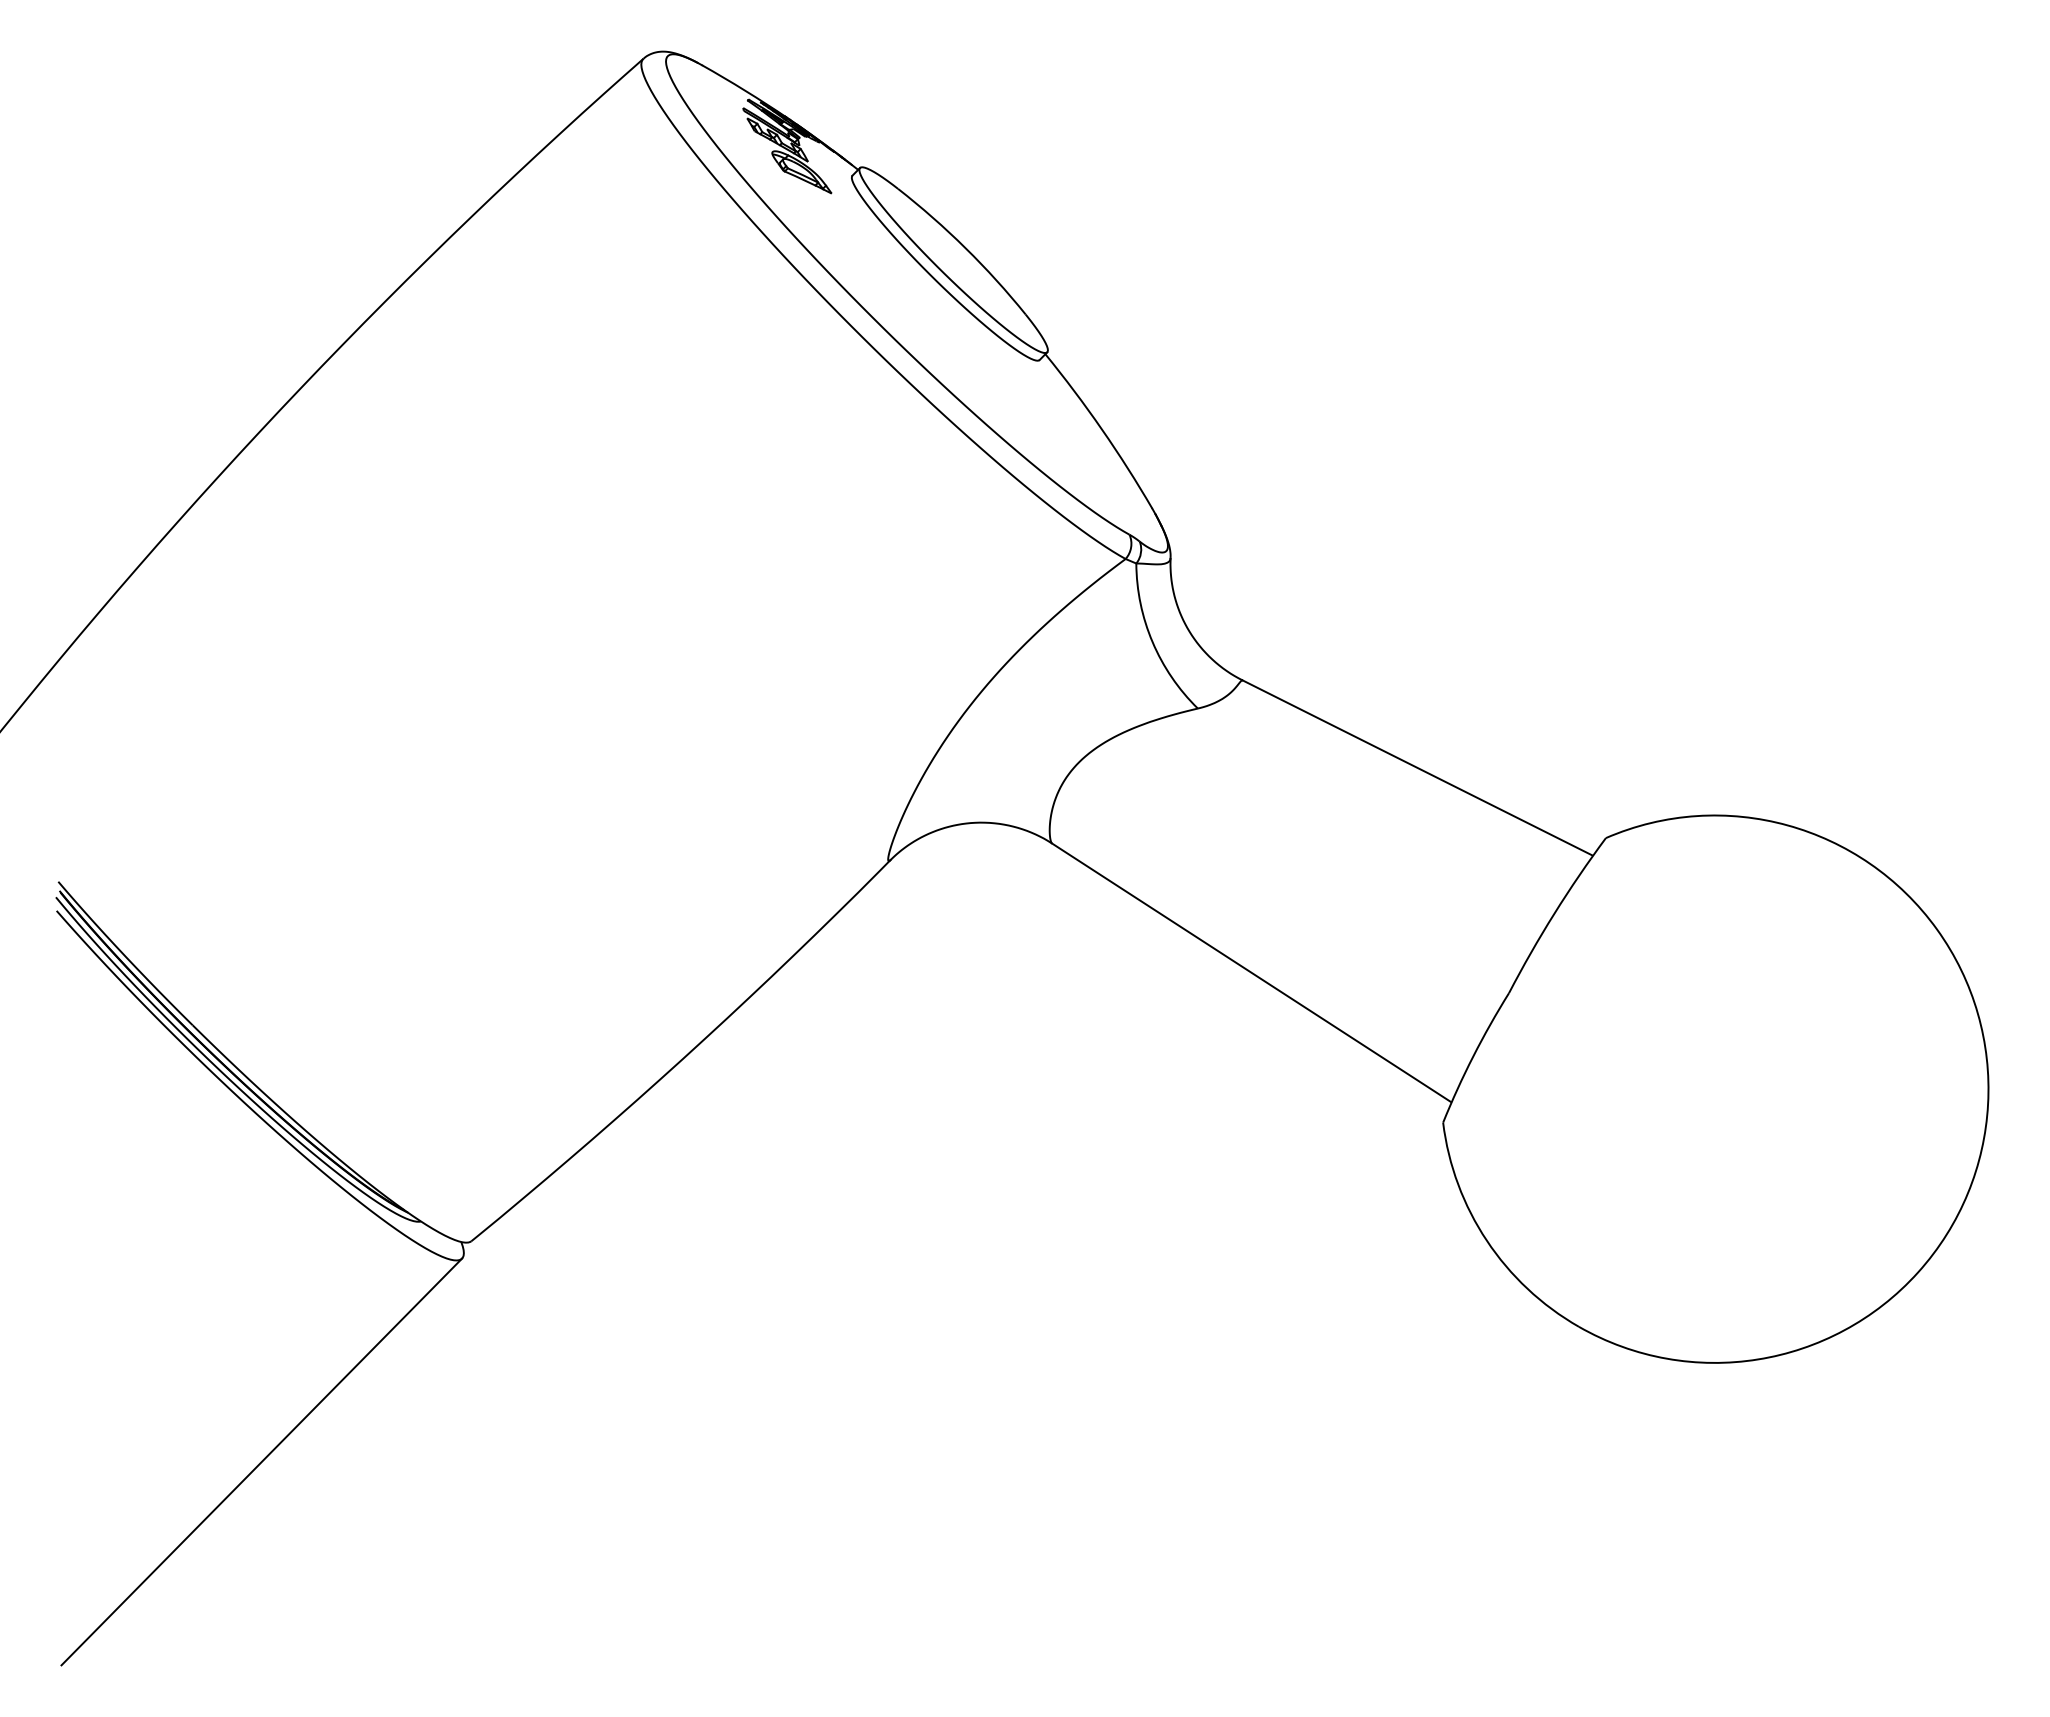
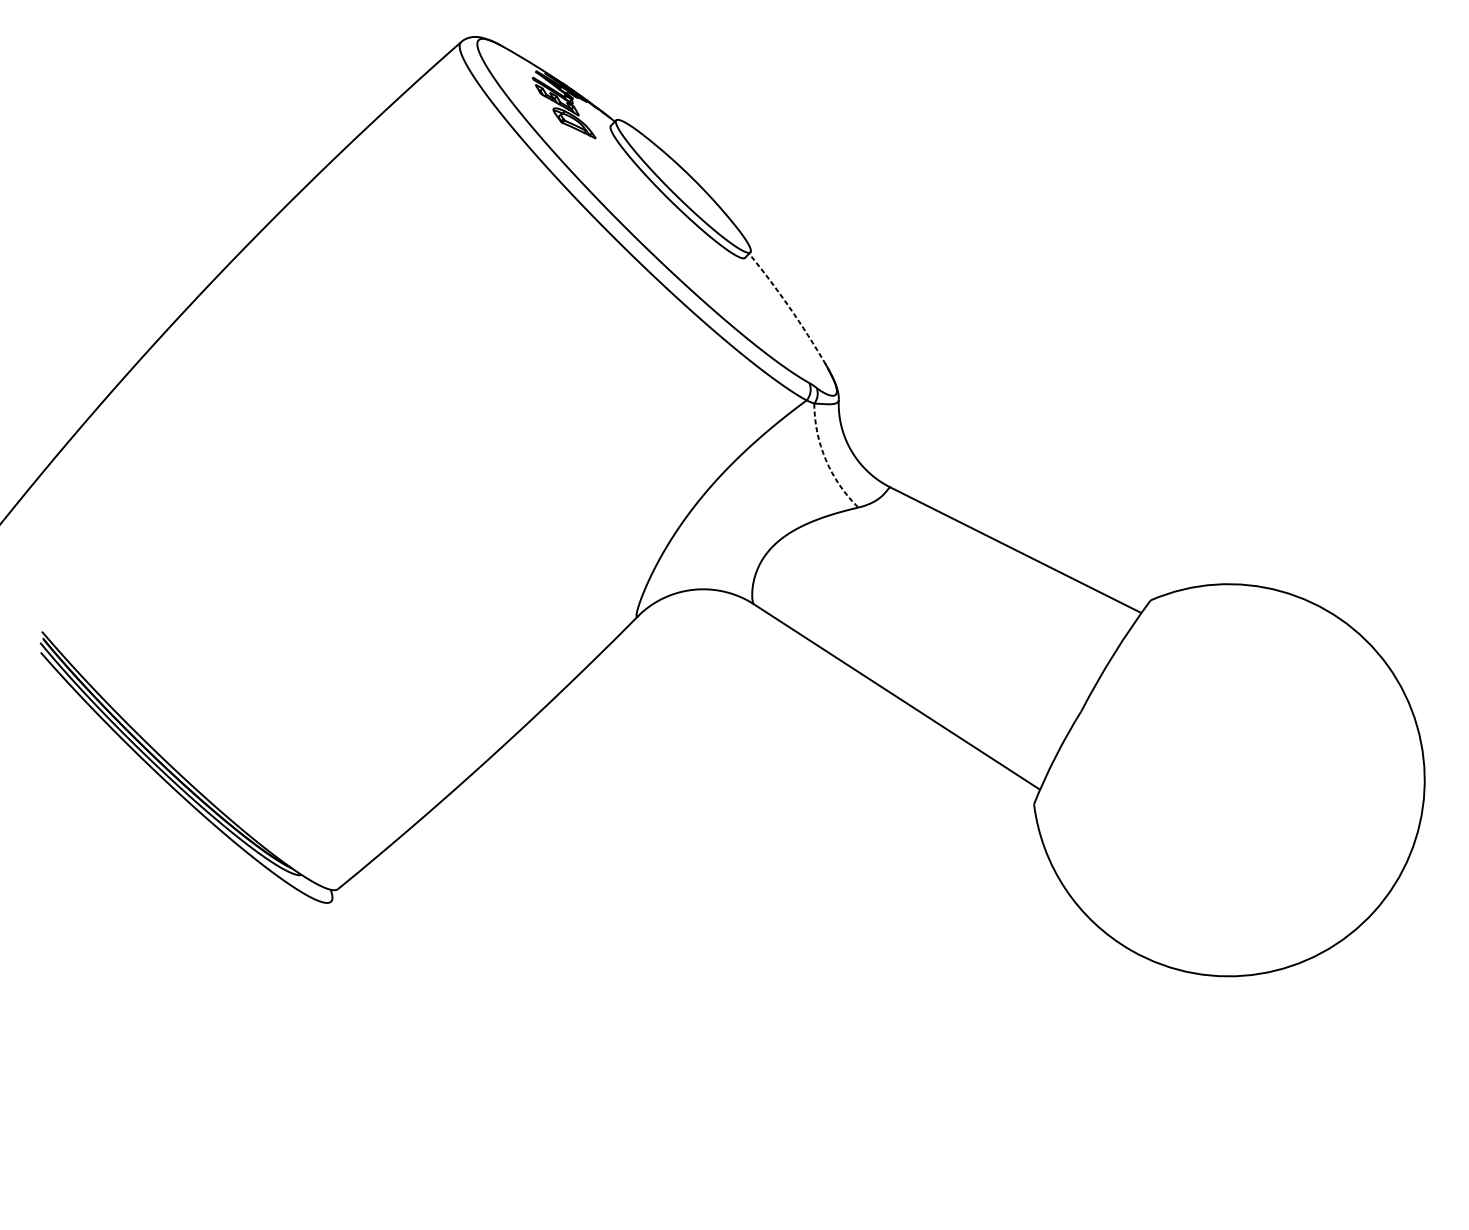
arc: (1101, 429) -> (789, 307), solid -> dashed
arc: (1152, 642) -> (825, 460), solid -> dashed
line: (261, 1461) -> (187, 1046), removed

